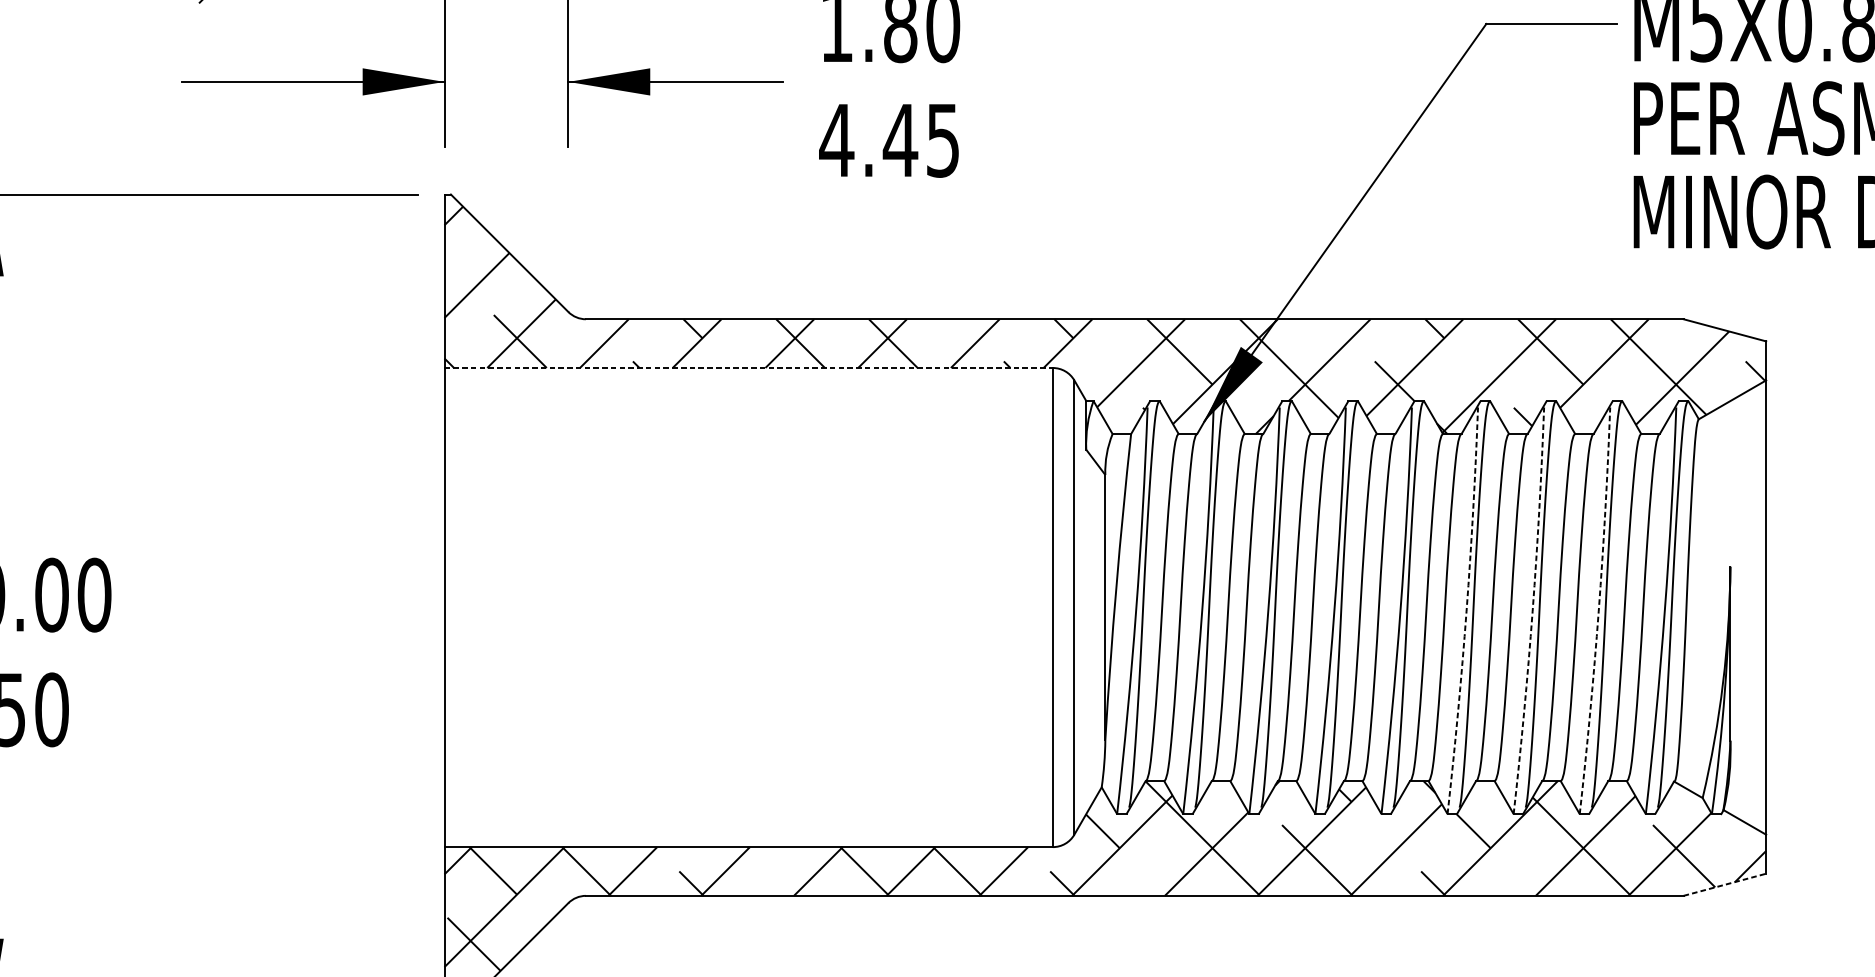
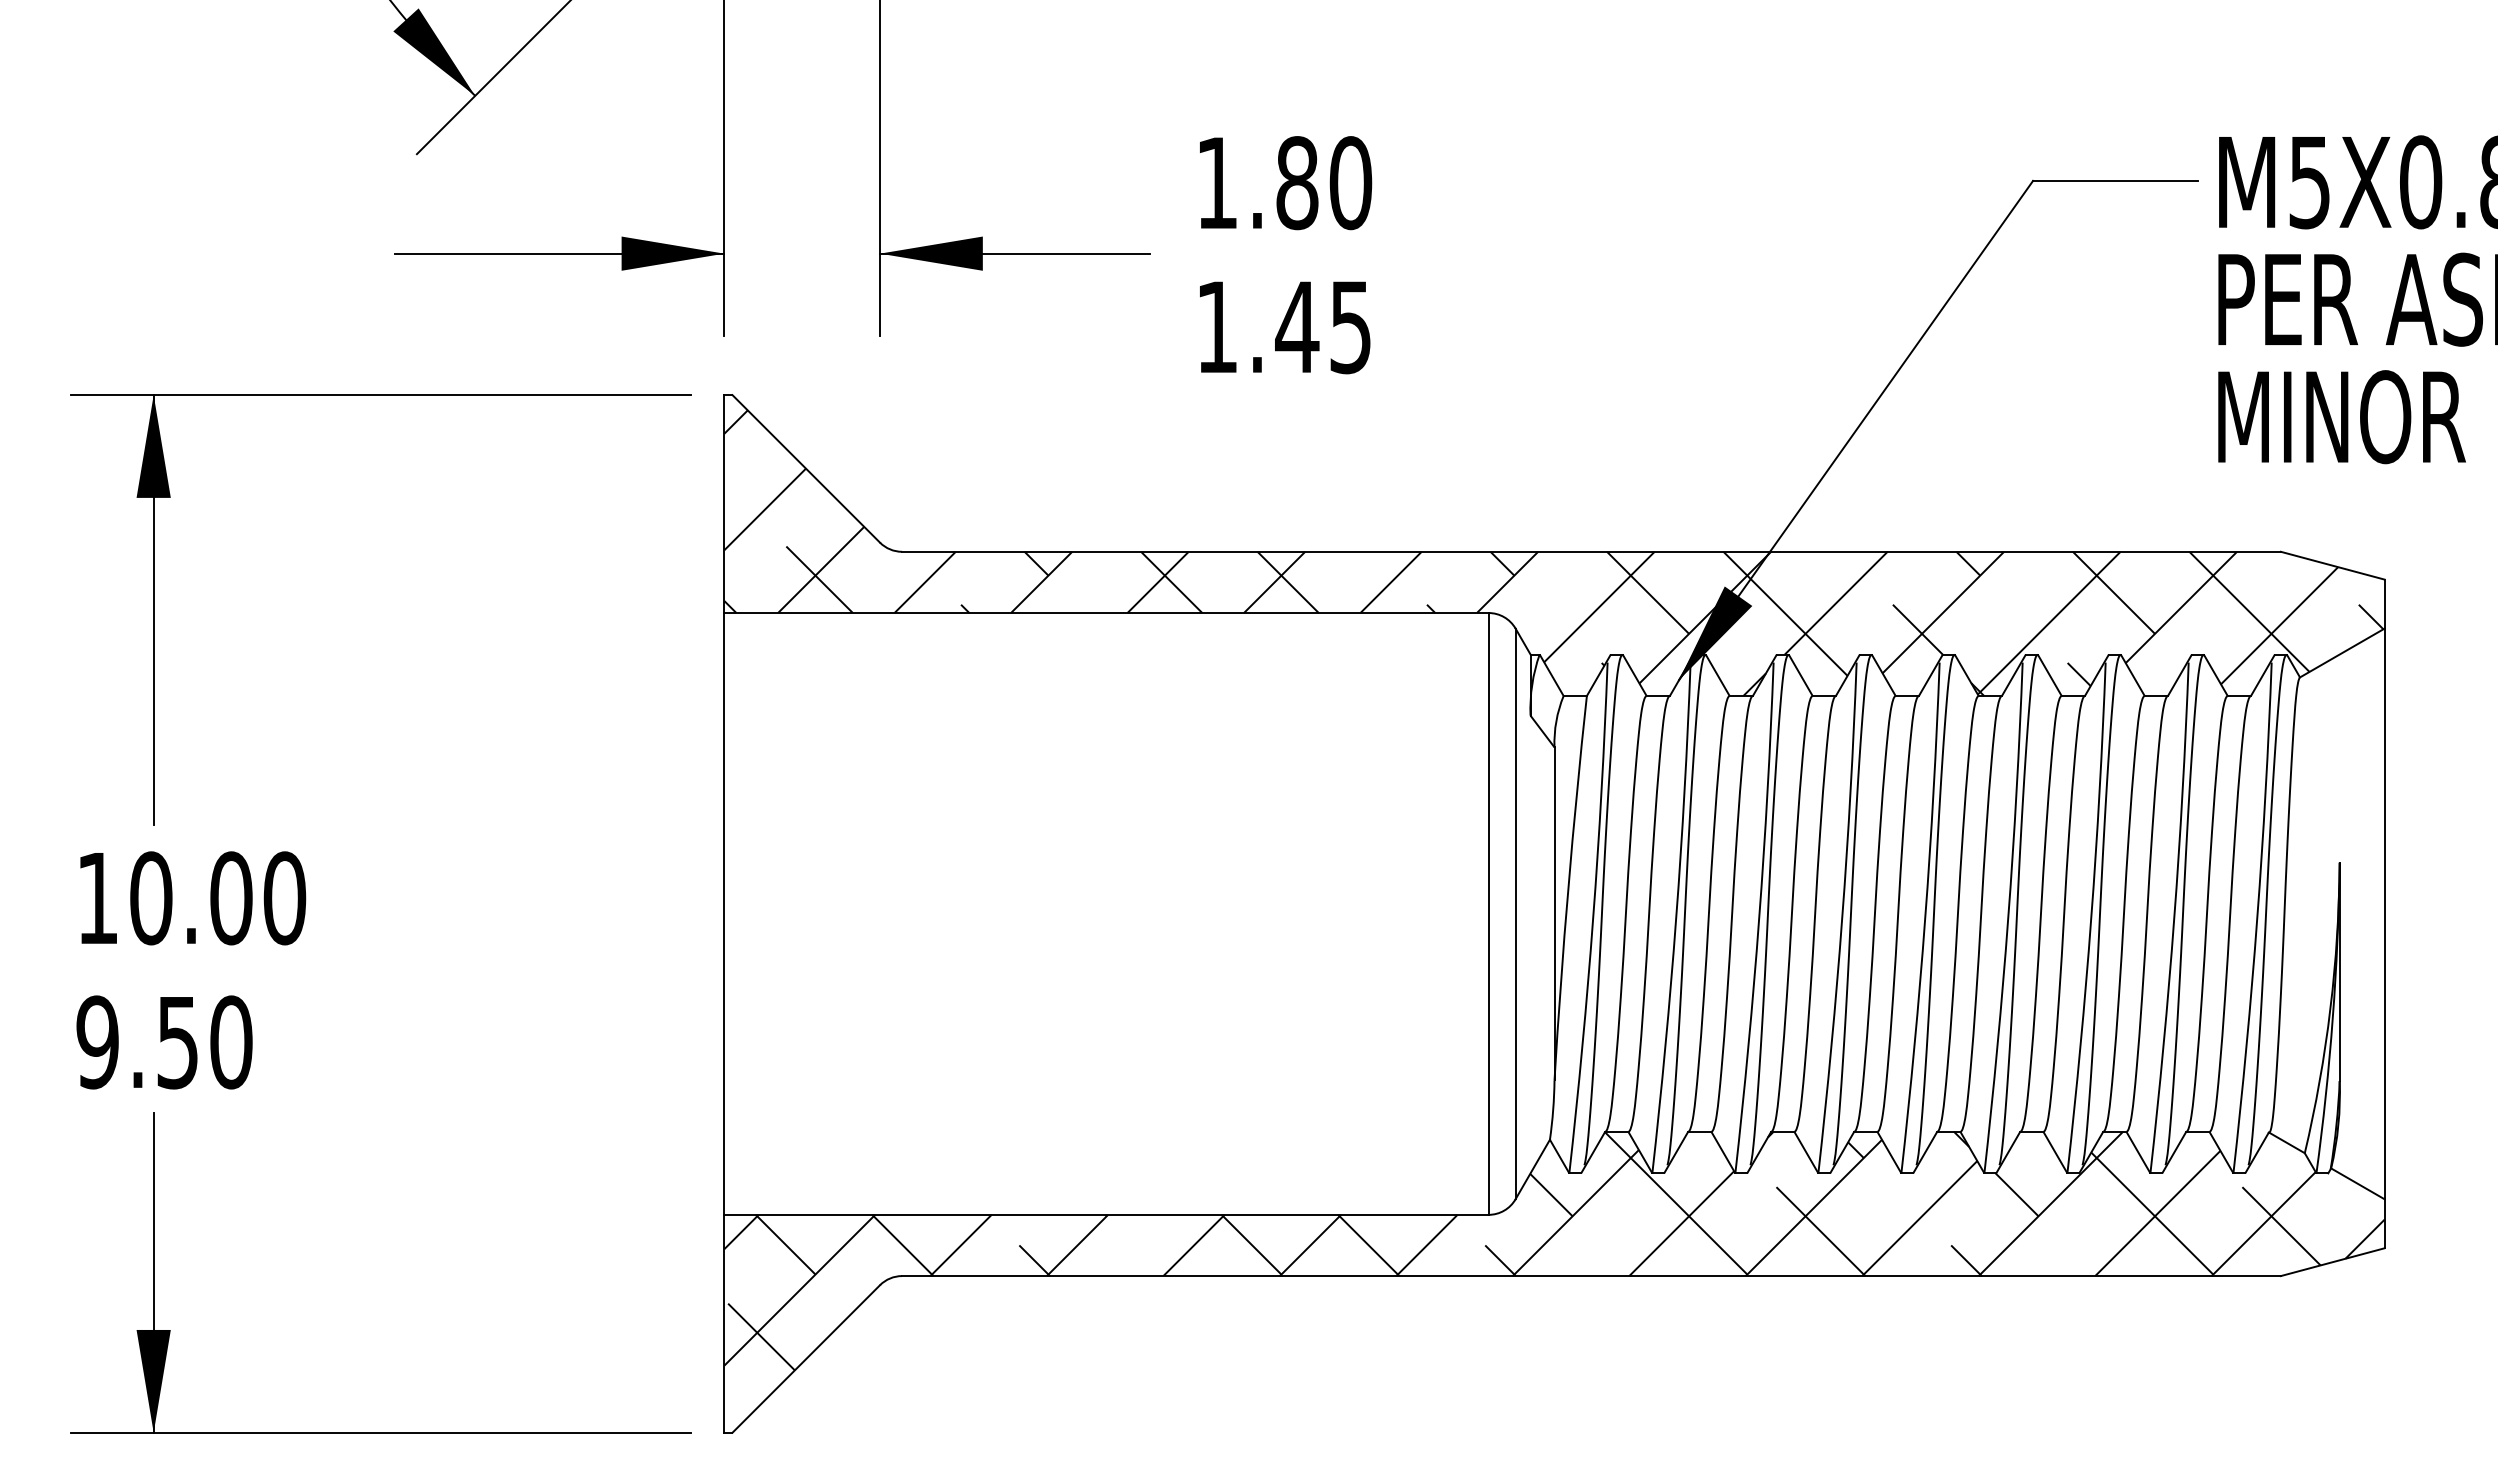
text: (836, 139) -> (1216, 326), 4.45 -> 1.45
line: (749, 368) -> (1107, 613), dashed -> solid
arc: (1466, 611) -> (2008, 918), dashed -> solid
arc: (1532, 611) -> (2091, 918), dashed -> solid
arc: (1598, 611) -> (2174, 918), dashed -> solid
line: (1724, 885) -> (2332, 1262), dashed -> solid

